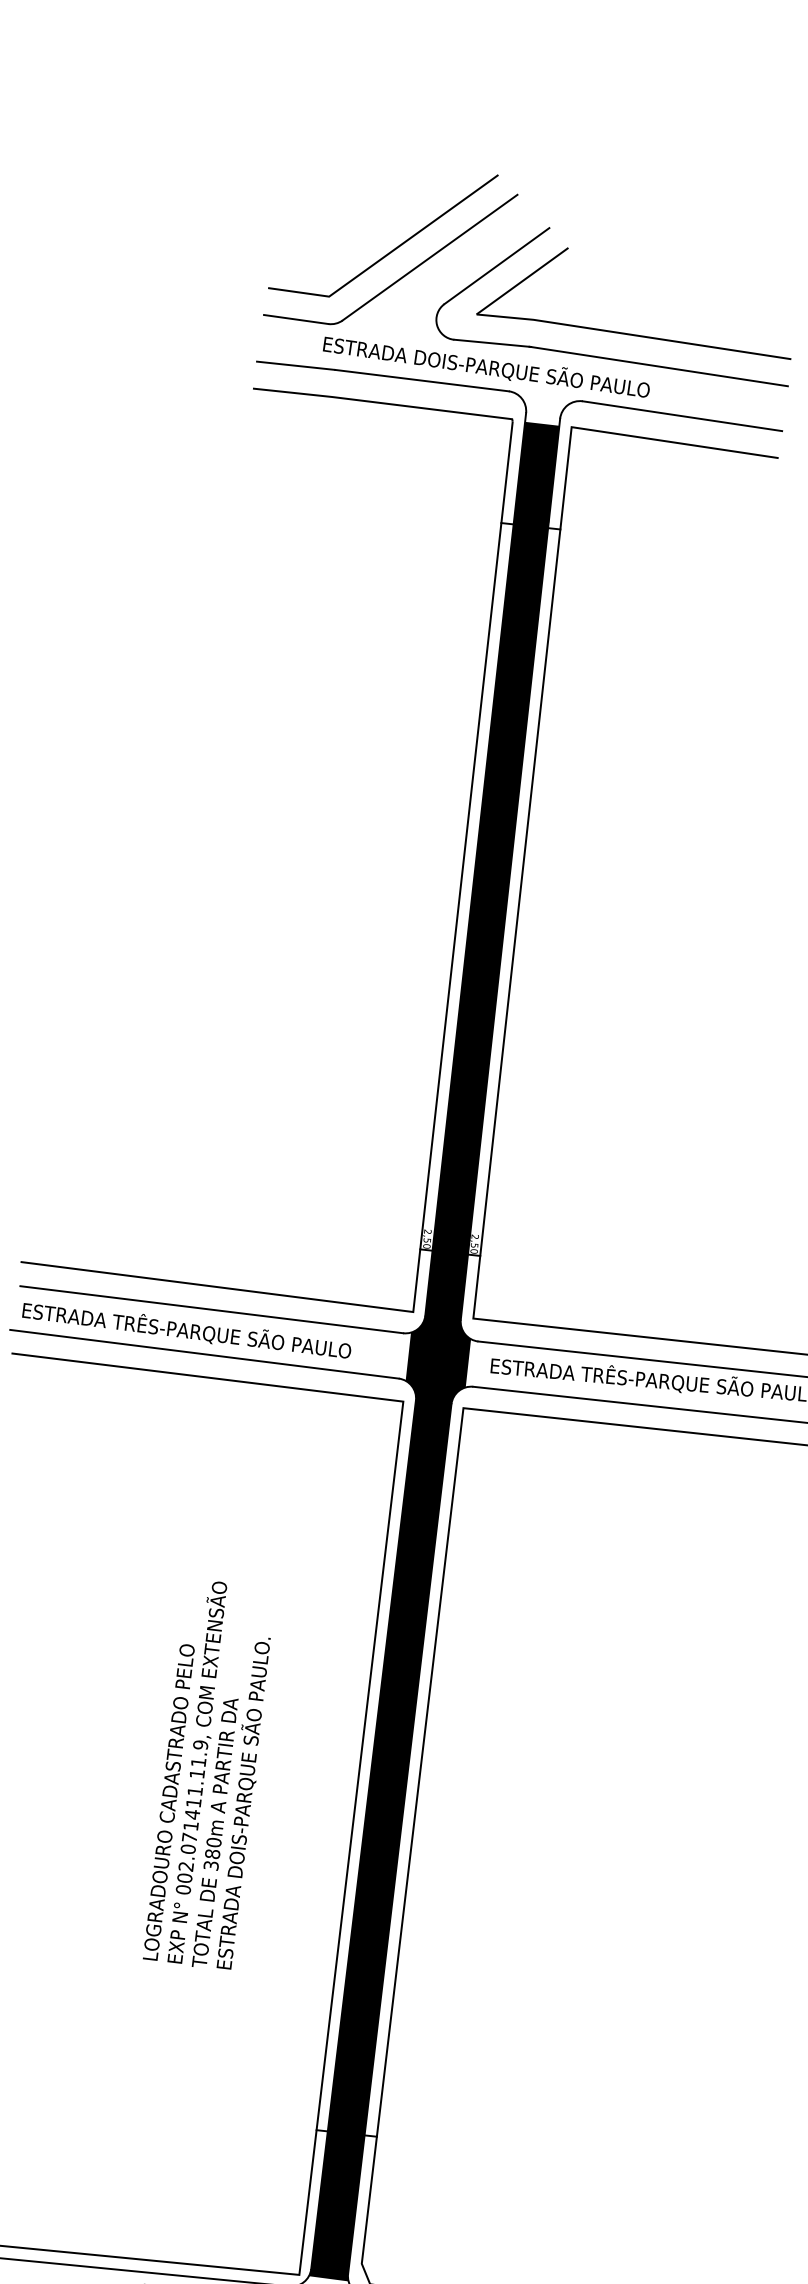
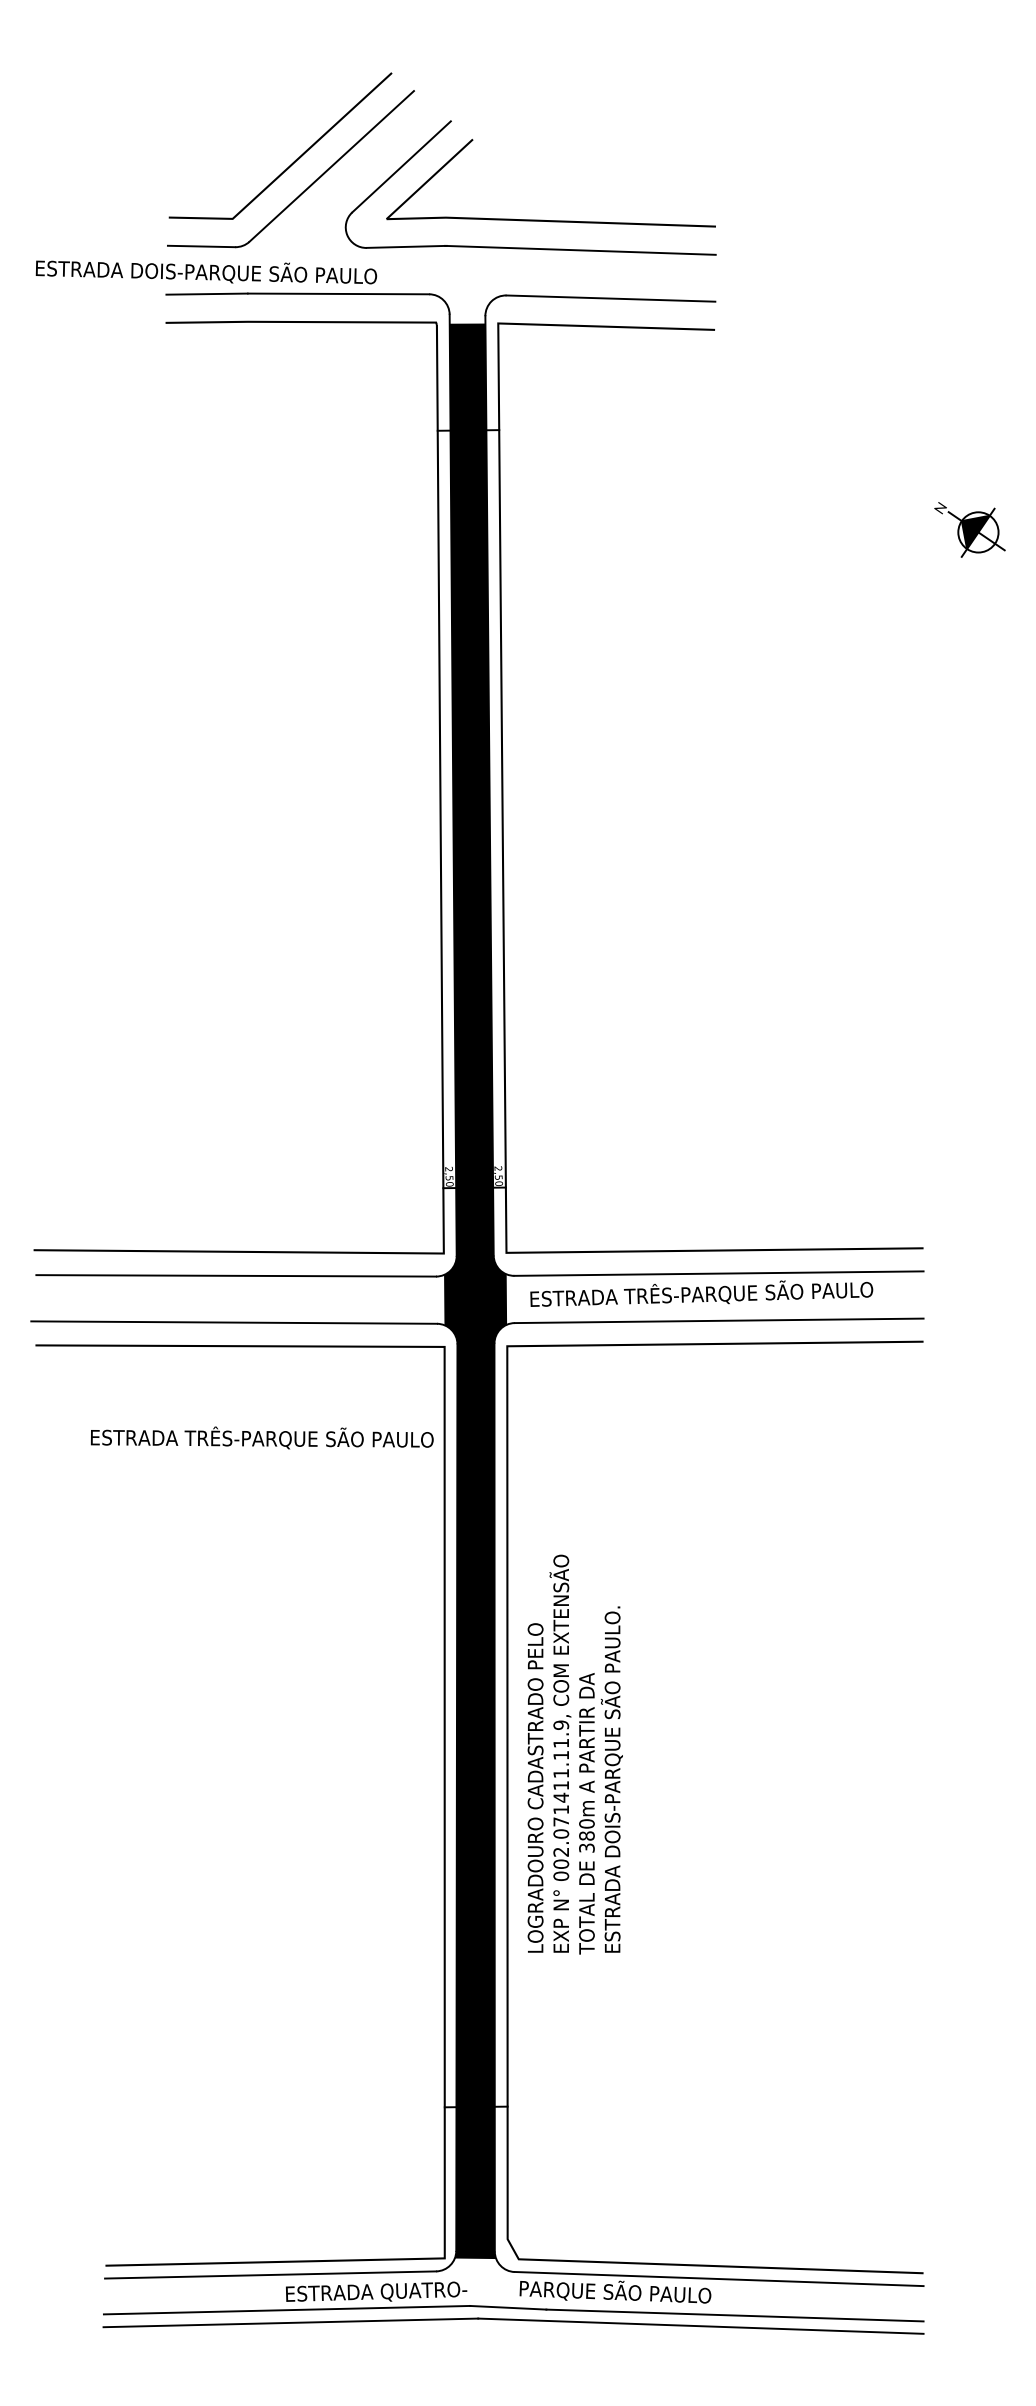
text: (486, 367) -> (206, 272), moved
text: (187, 1329) -> (262, 1437), moved
text: (210, 1774) -> (574, 1754), moved

